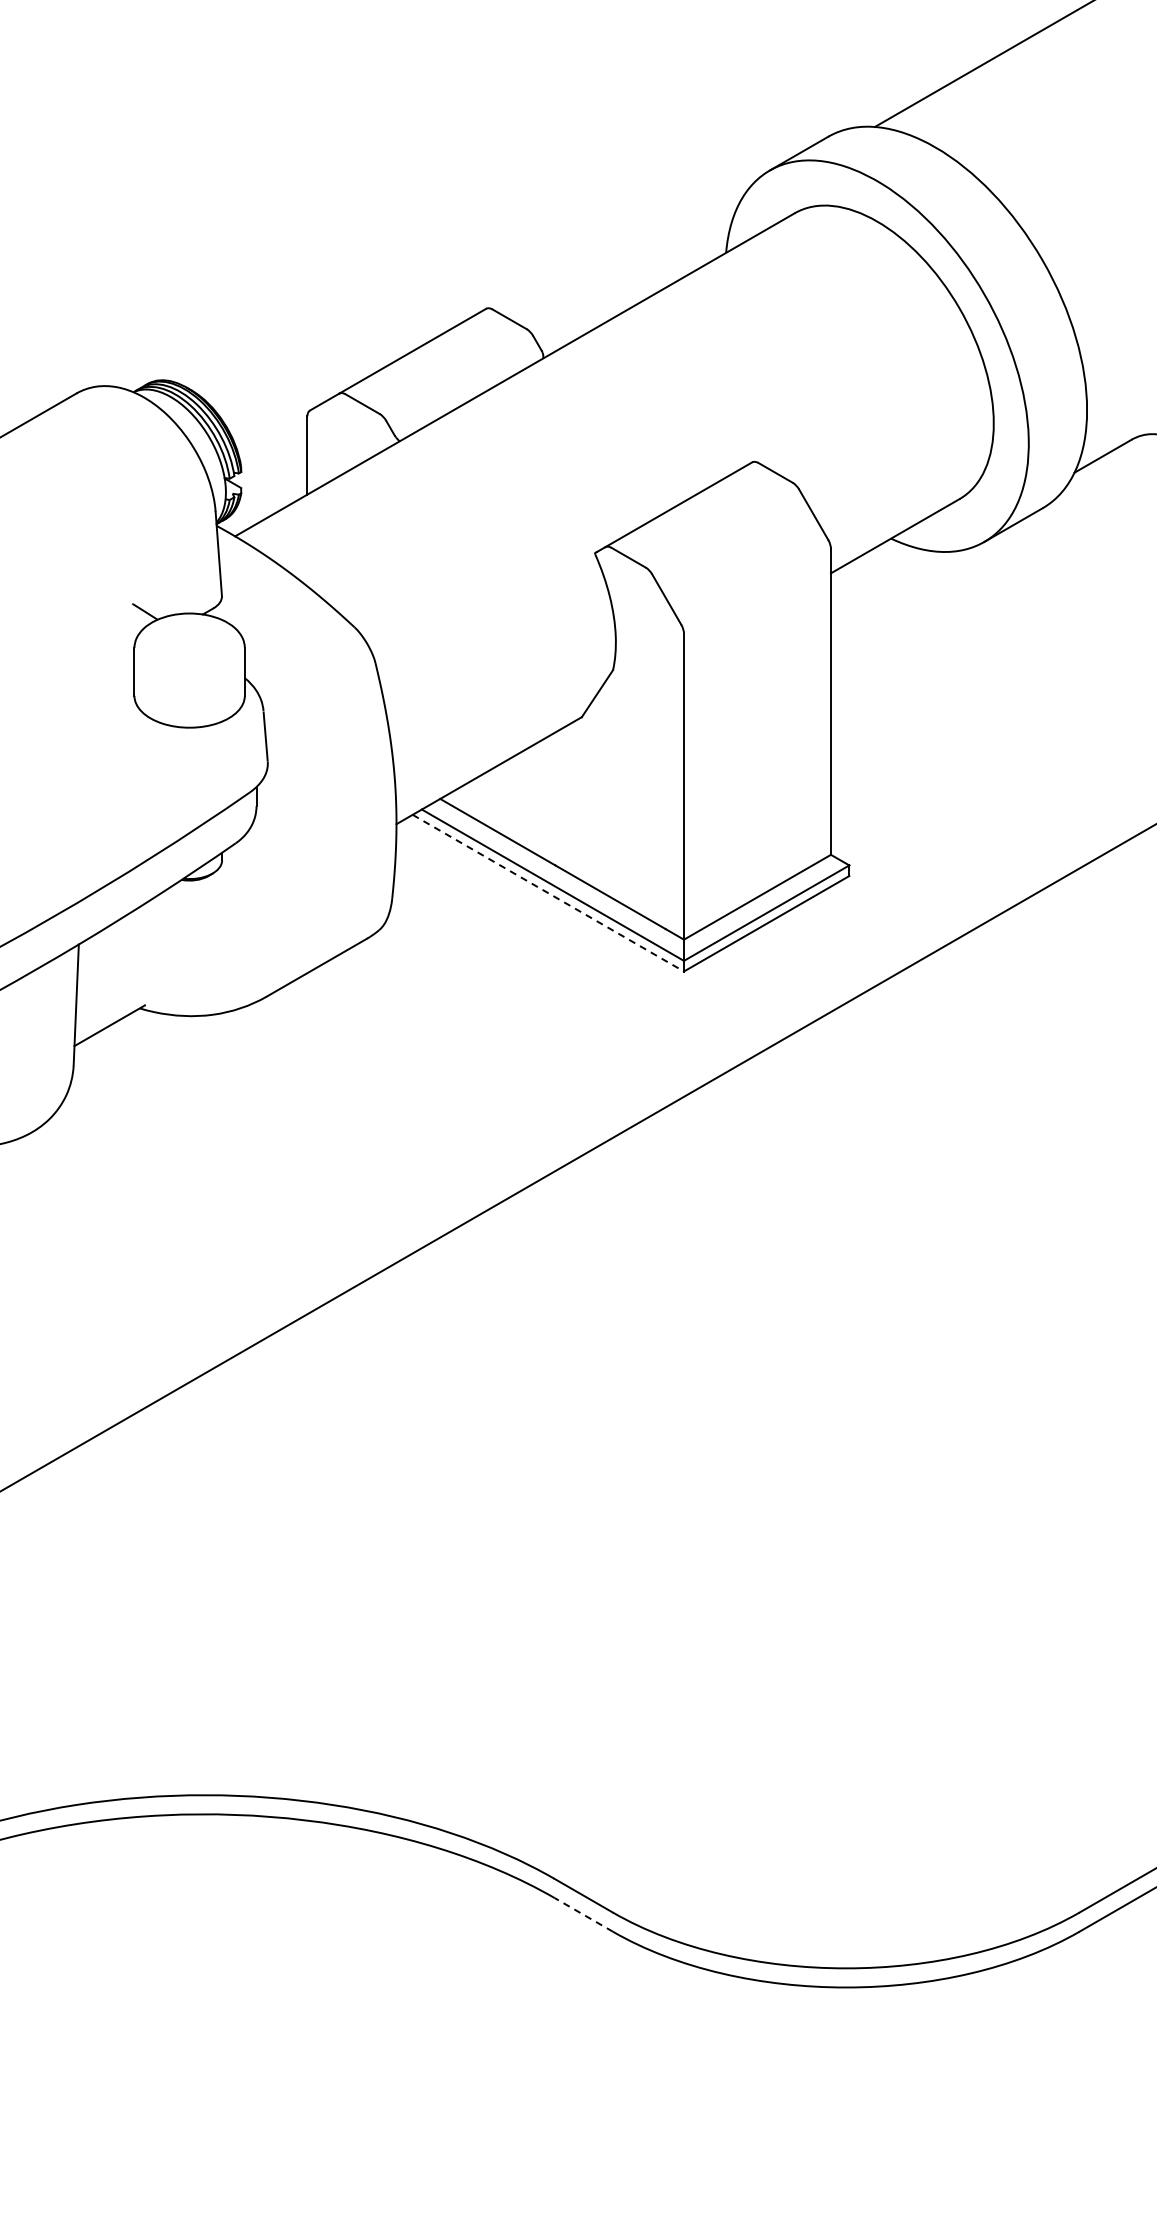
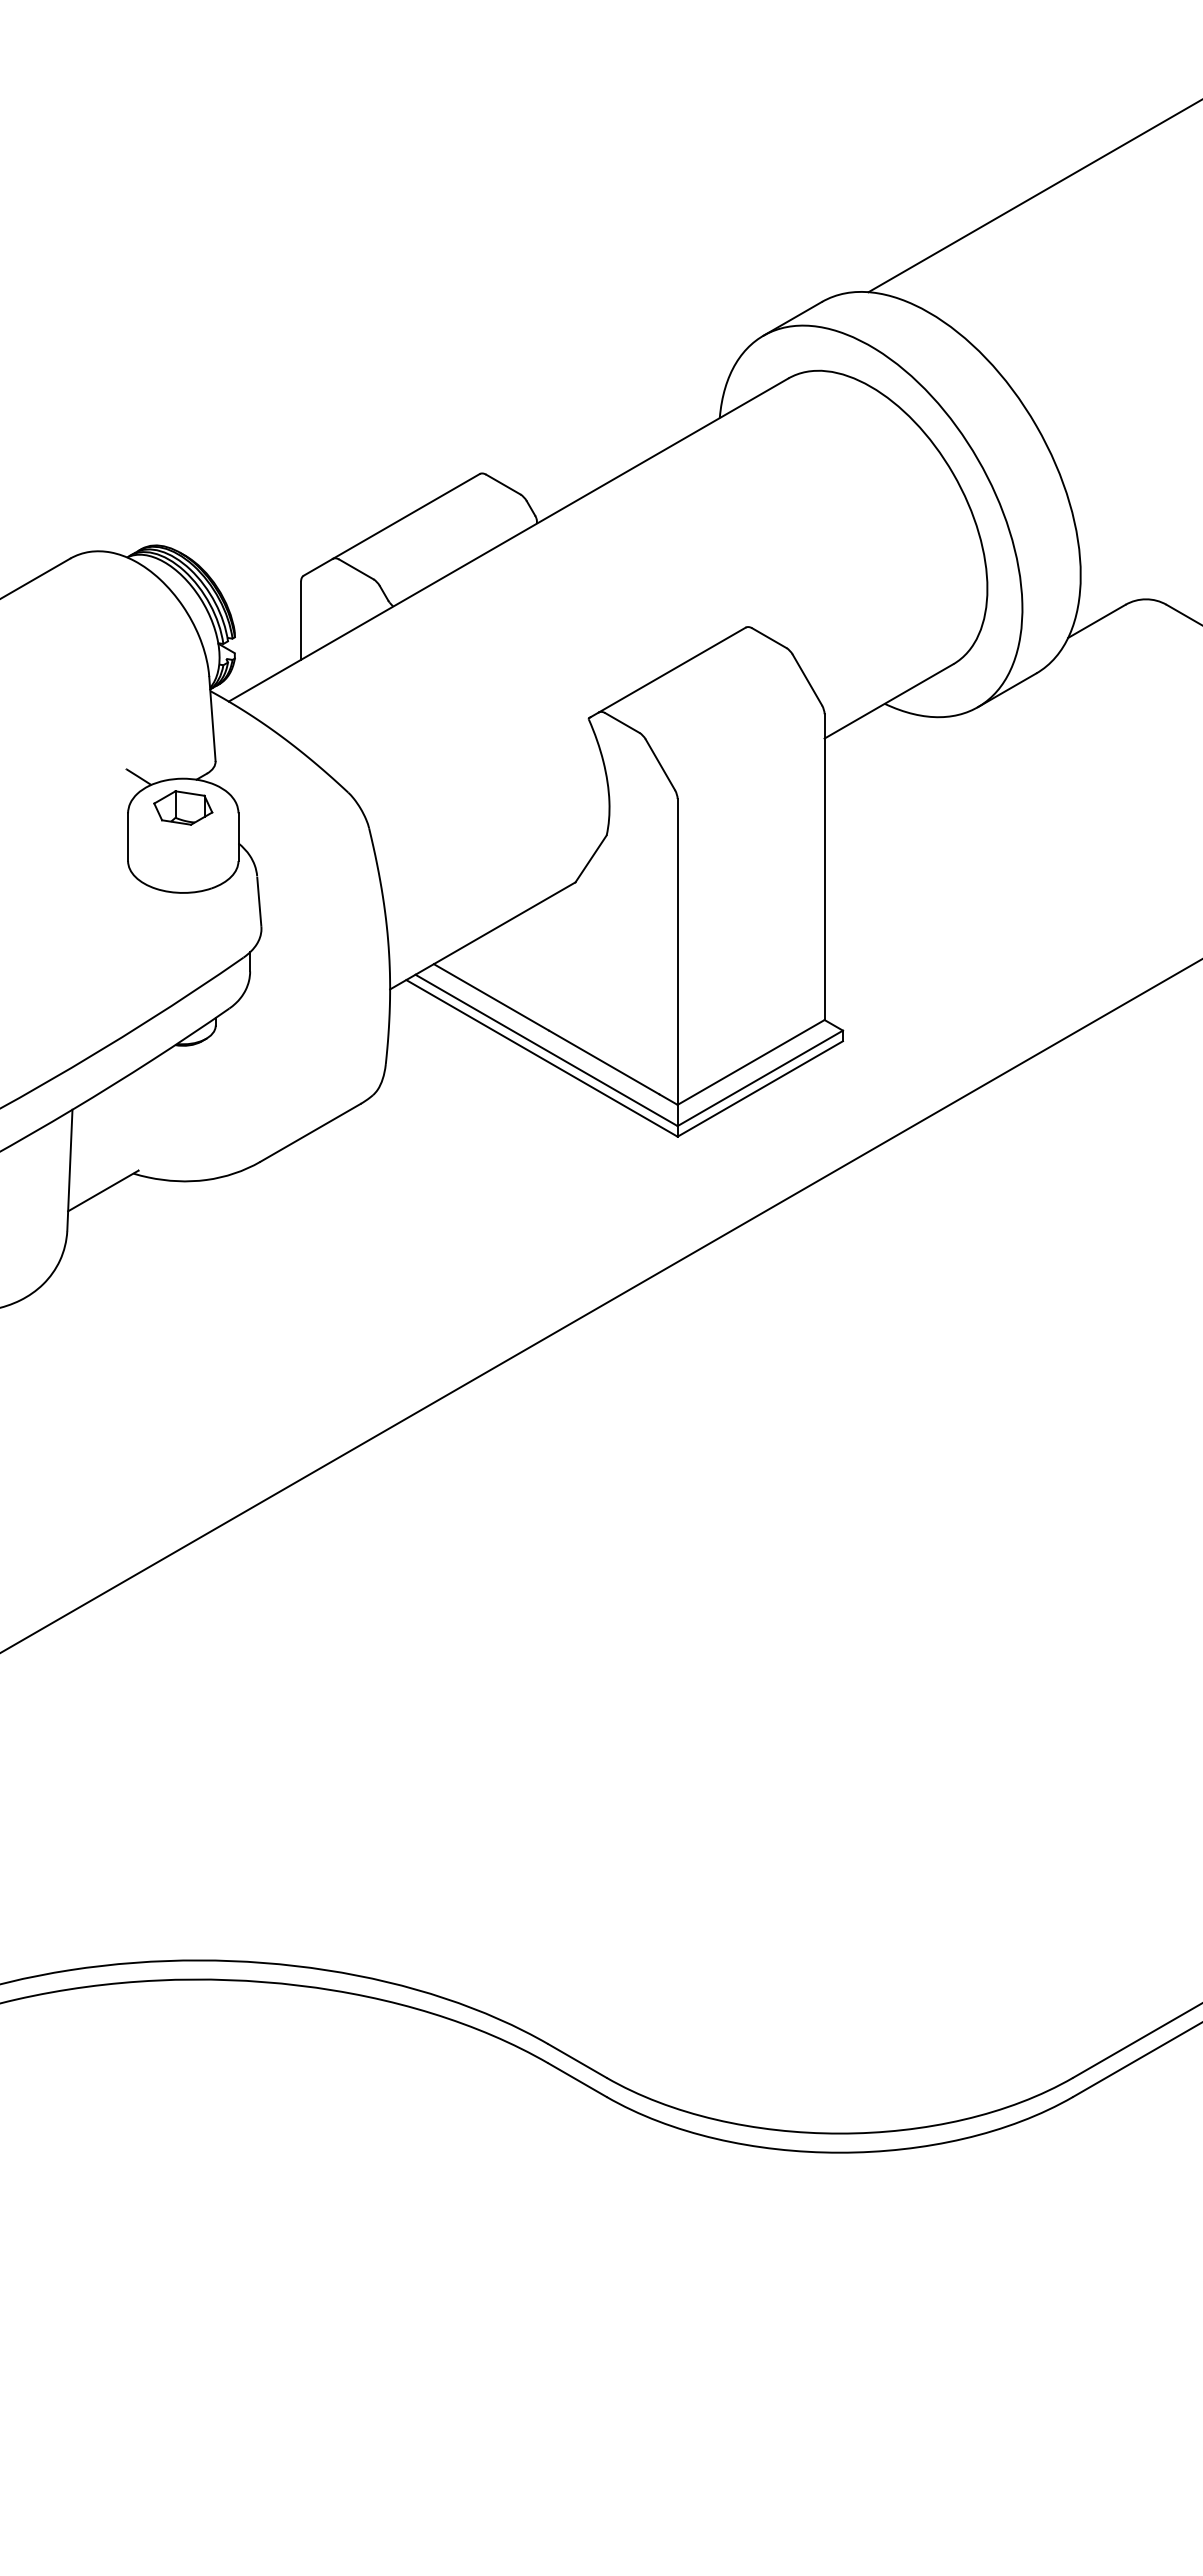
part: (189, 642) -> (183, 807), added
line: (547, 893) -> (541, 1058), dashed -> solid
line: (583, 1915) -> (577, 2080), dashed -> solid

